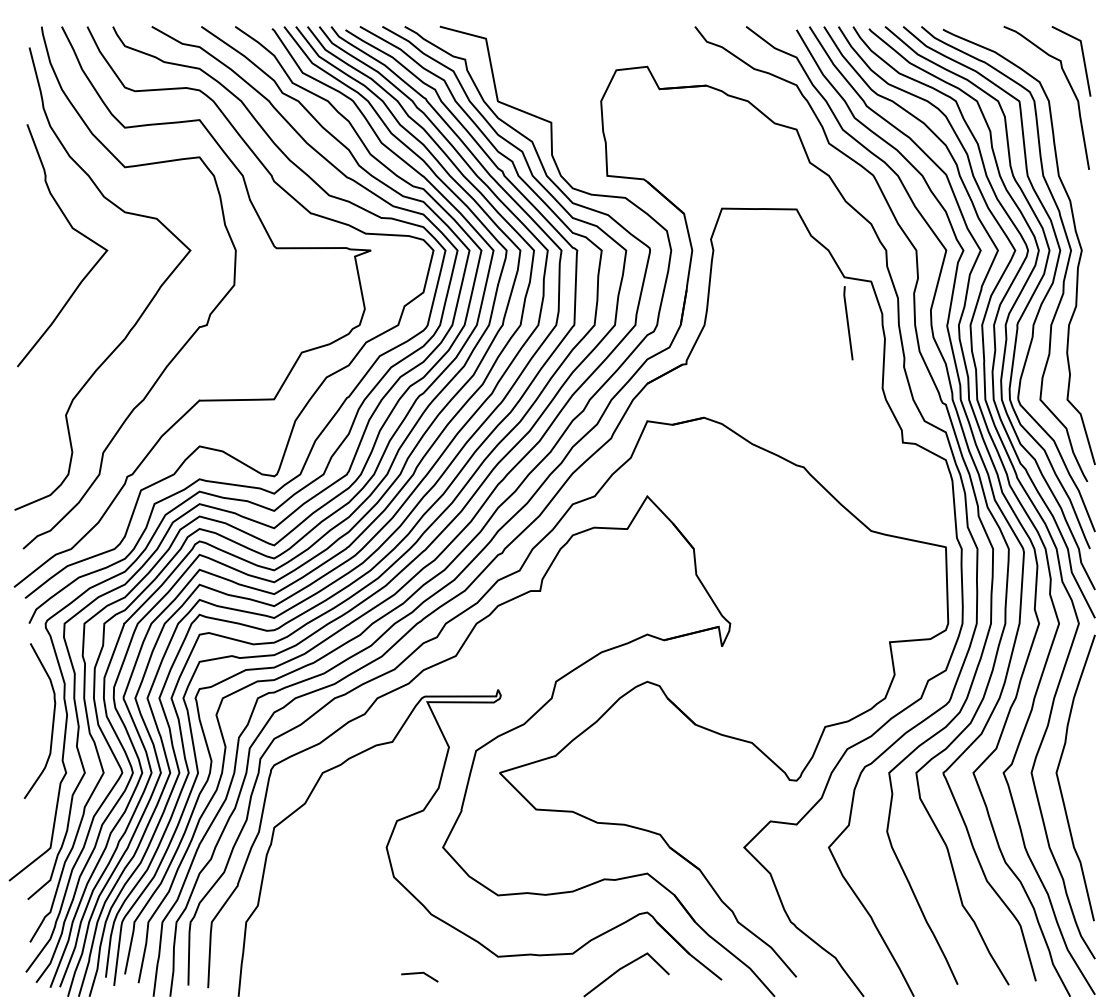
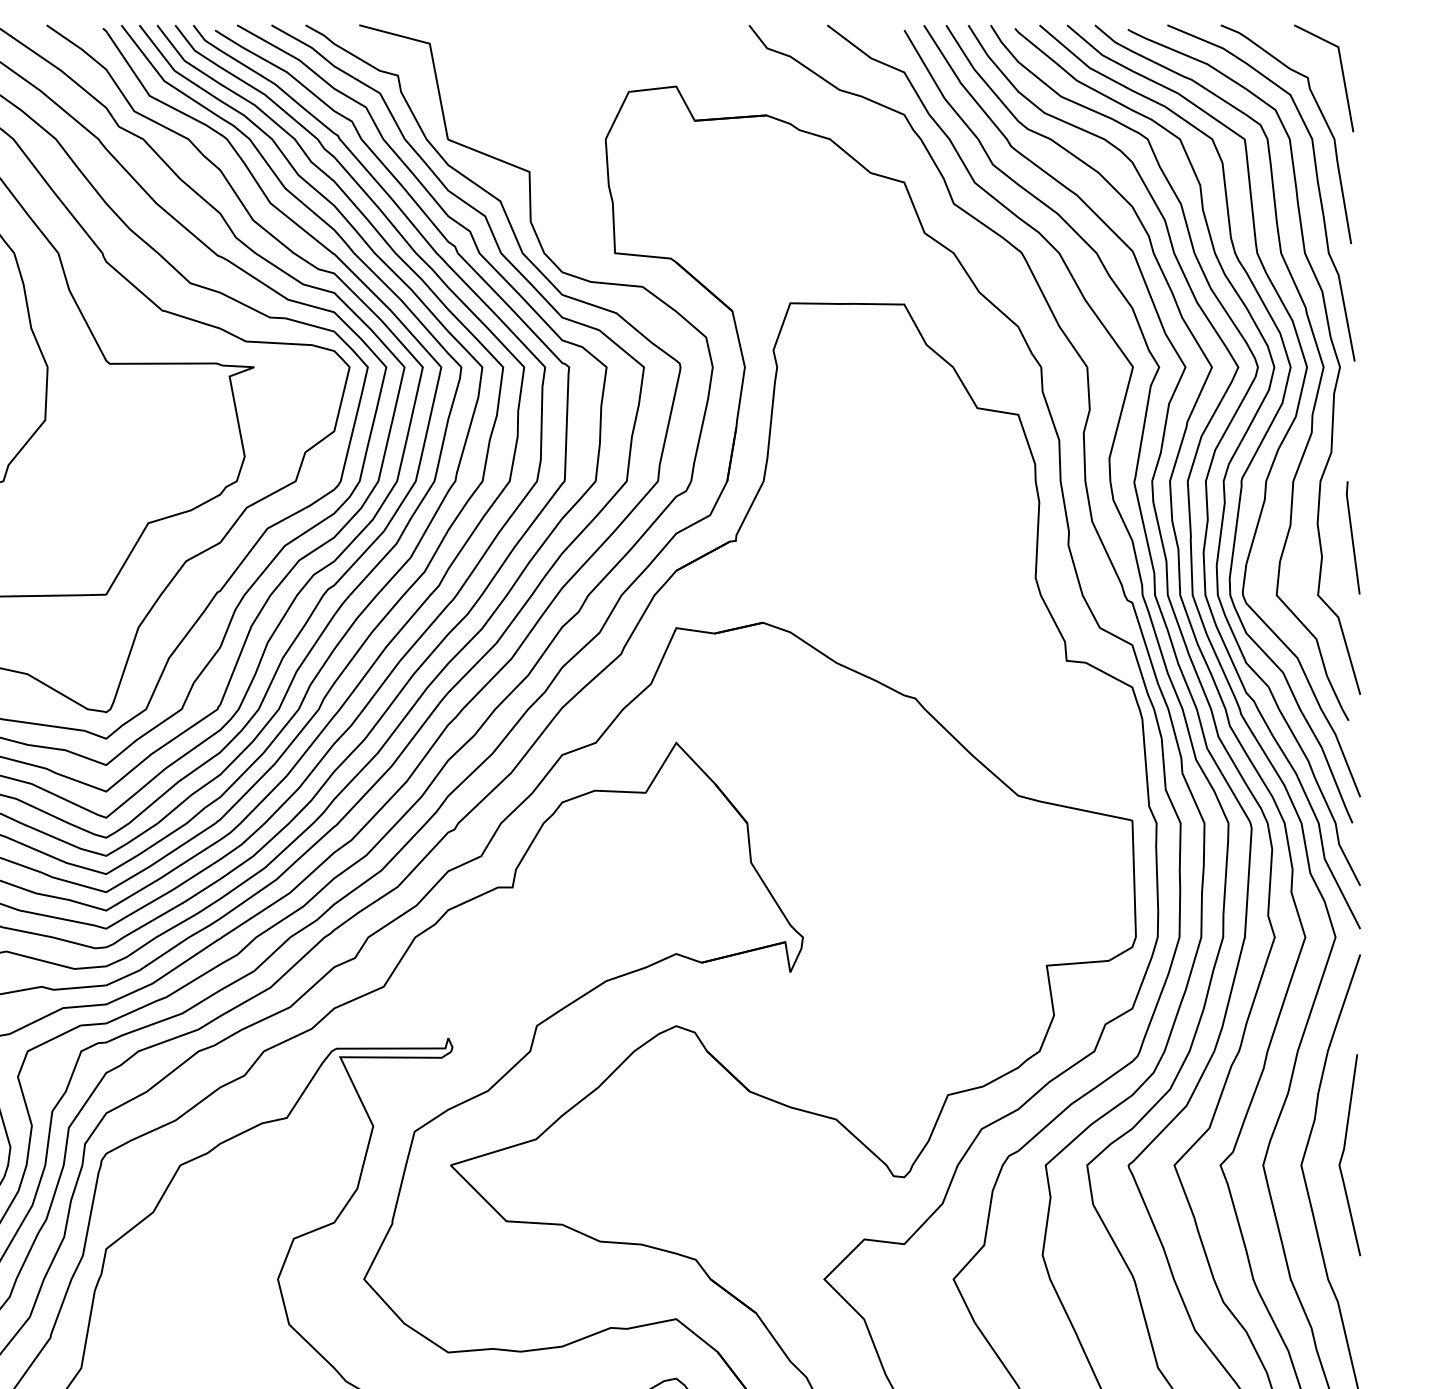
curve: (1066, 131) -> (1316, 185), added
line: (848, 323) -> (1353, 538), moved
line: (1084, 766) -> (1344, 1155), added

